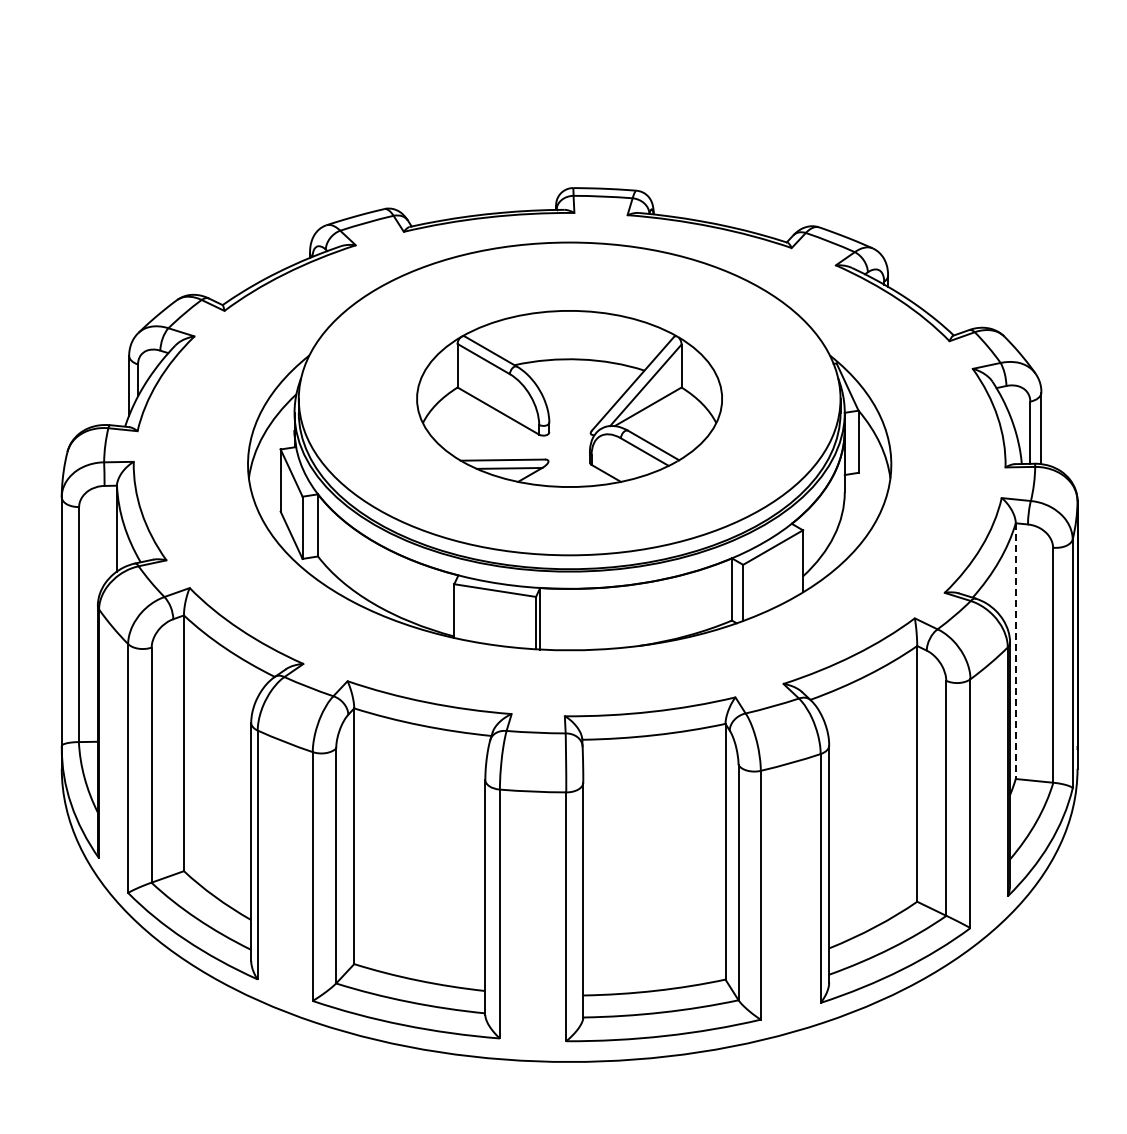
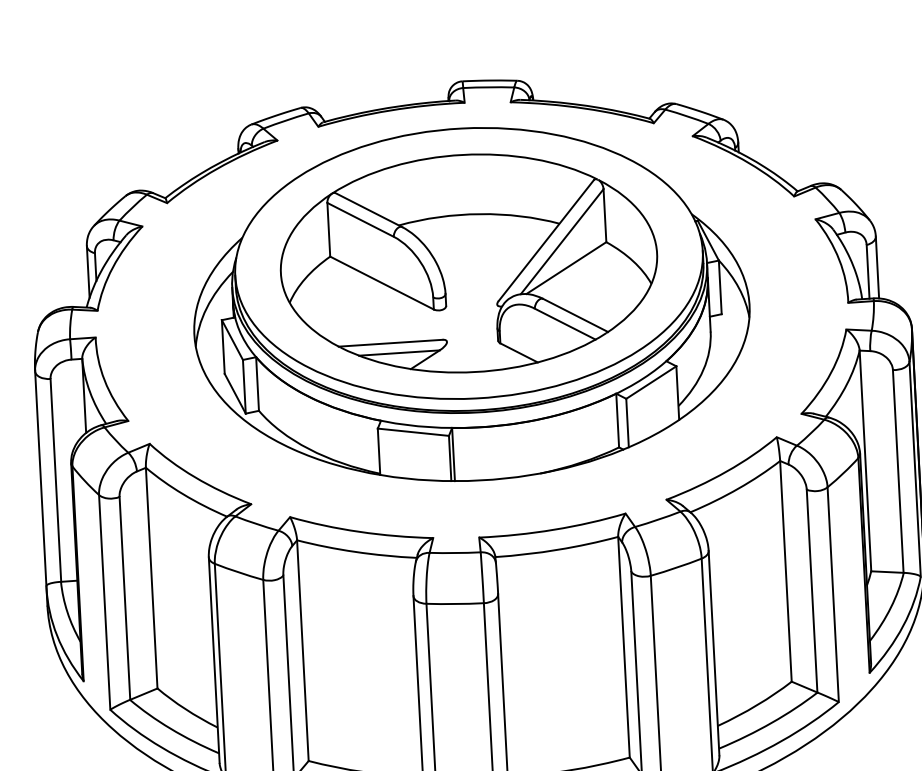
part: (569, 398) -> (468, 263), size x1.43
line: (1015, 651) -> (865, 461), dashed -> solid

